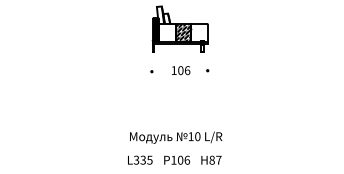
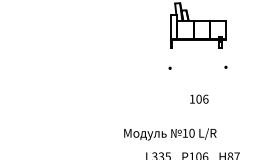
fill: (155, 29) -> (173, 26), removed
hatch: (183, 32) -> (201, 29), removed
text: (181, 70) -> (199, 99), moved
text: (176, 137) -> (170, 134), moved

